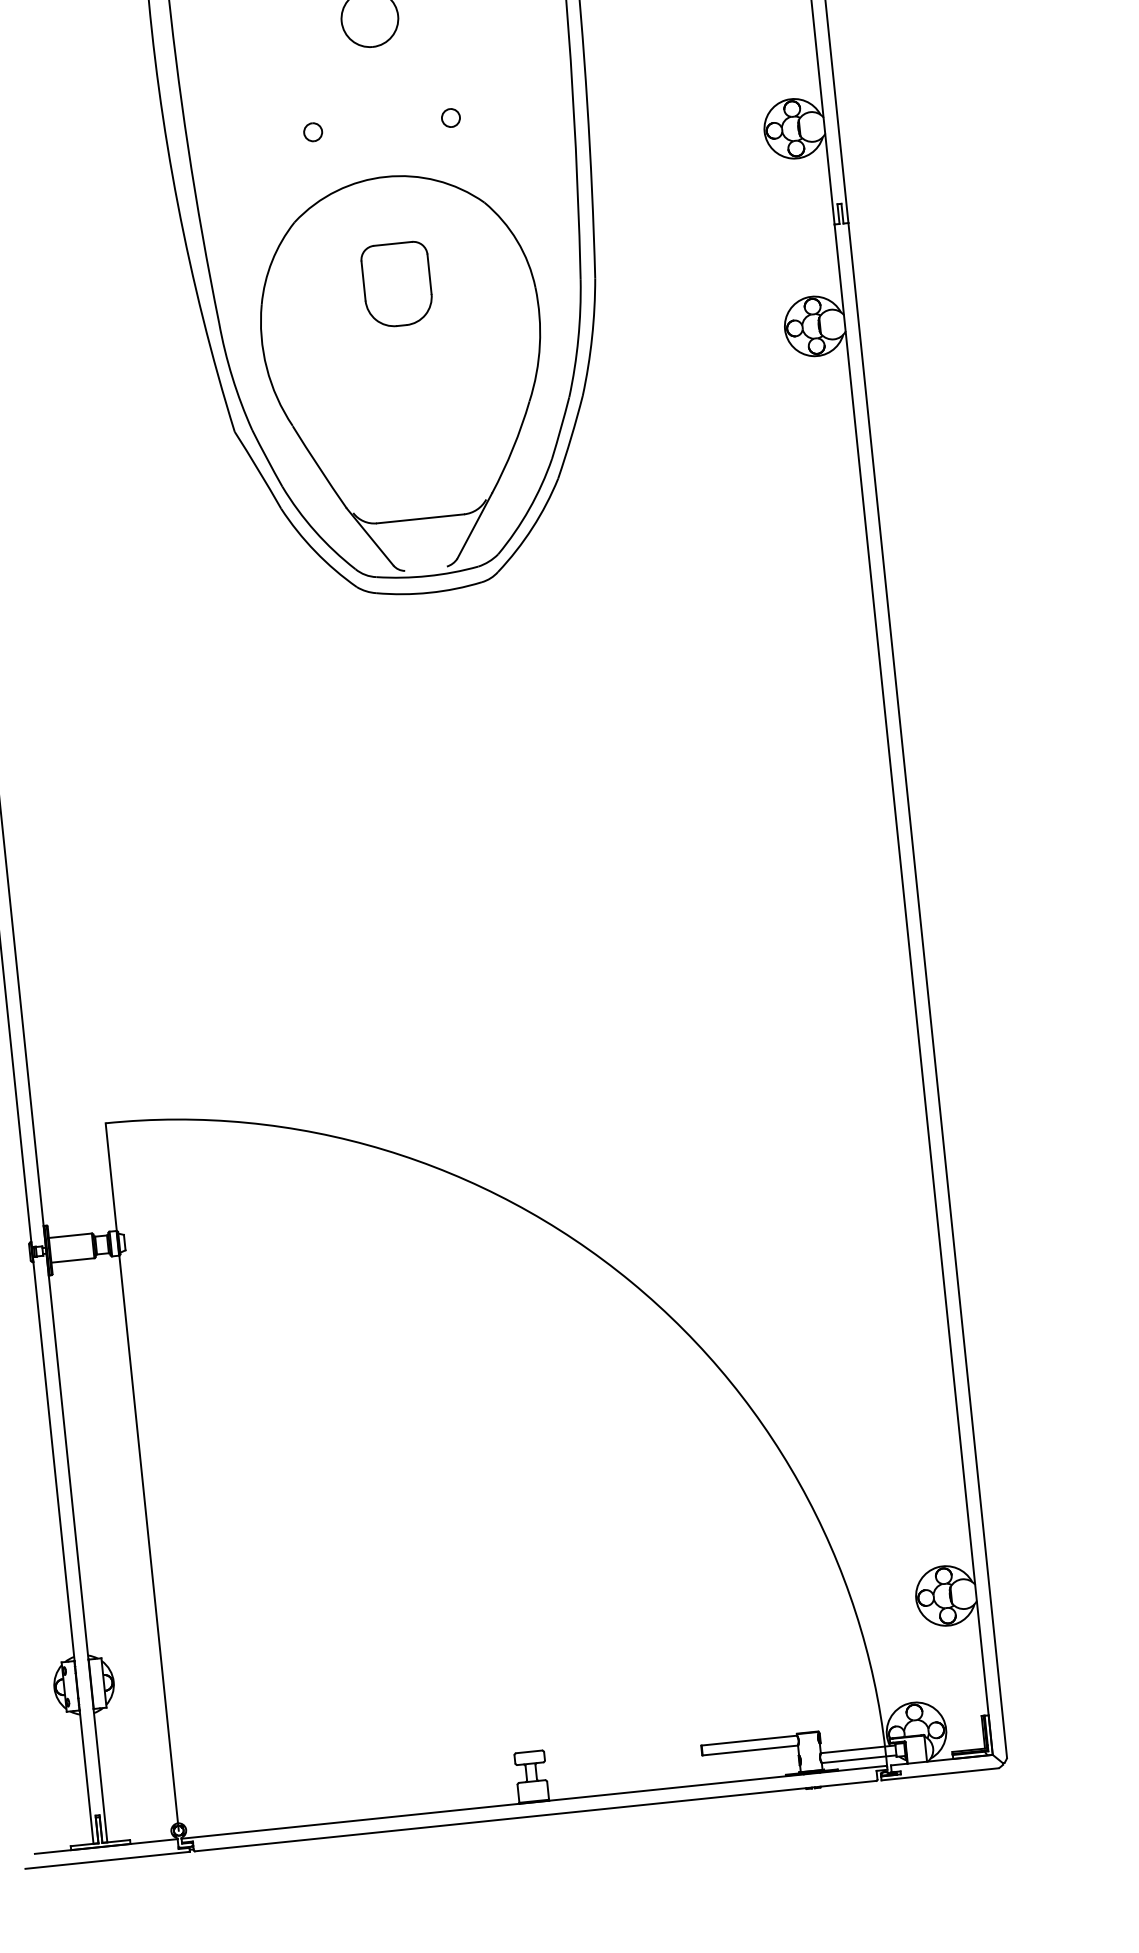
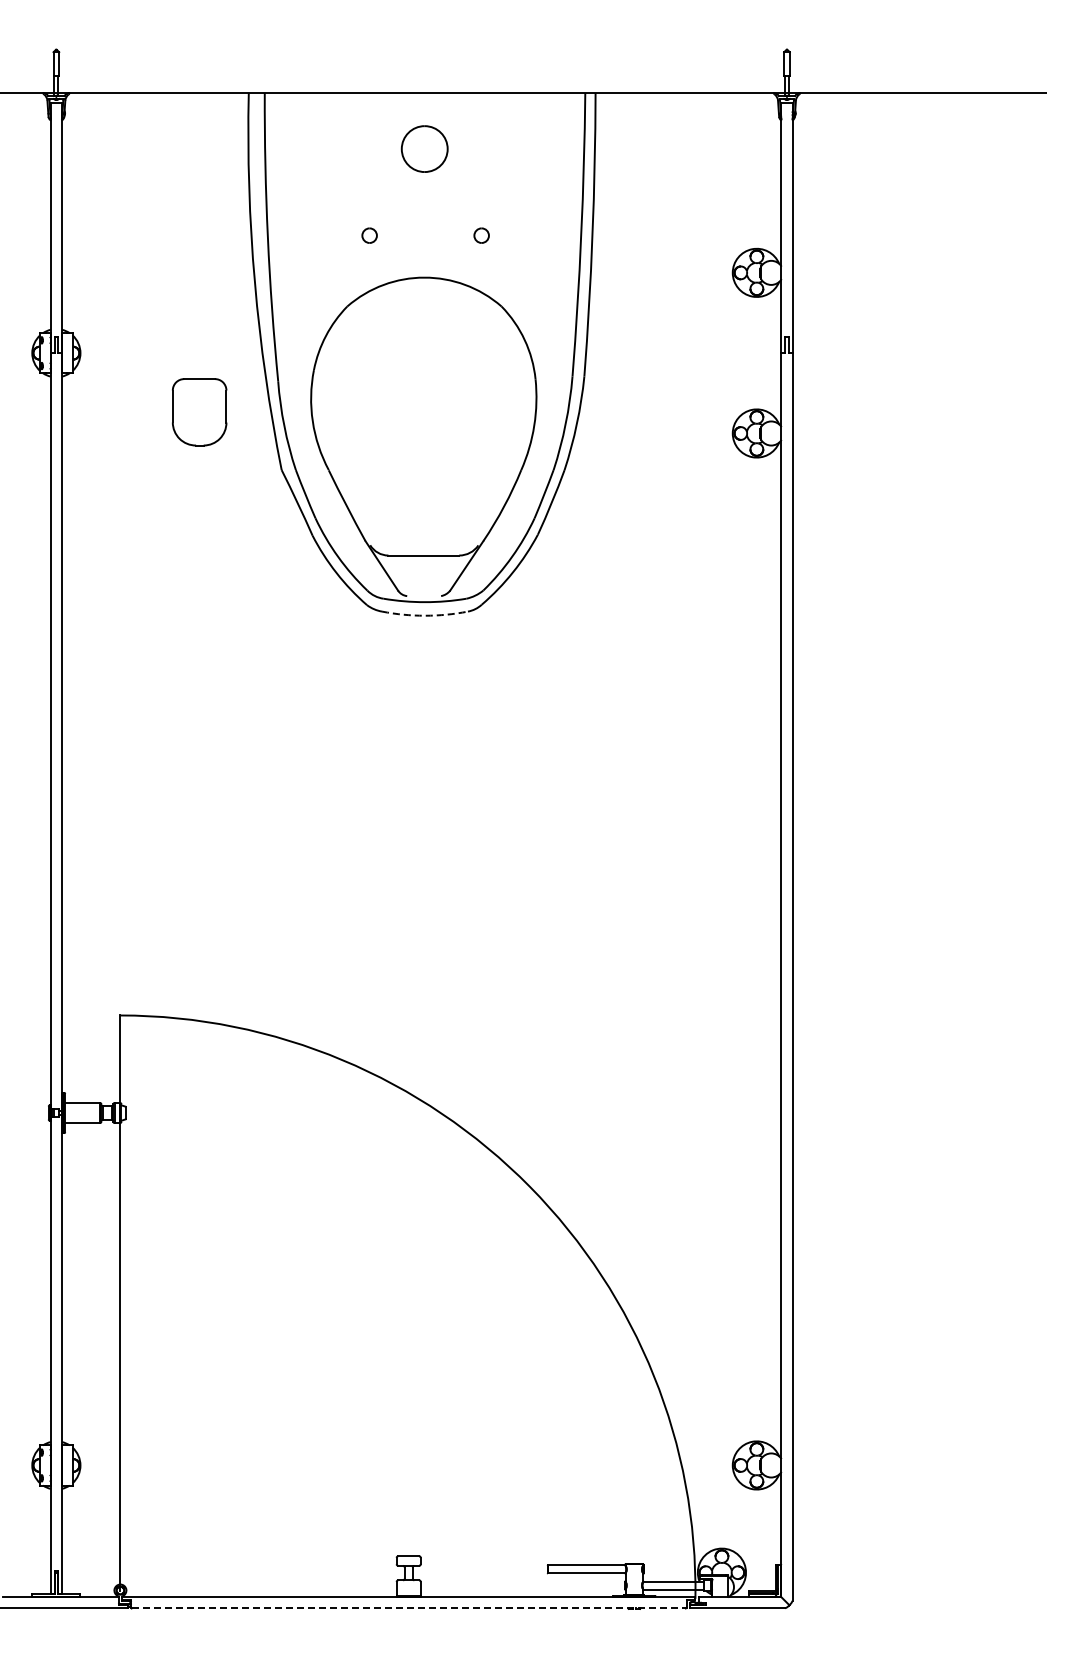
part: (397, 284) -> (199, 412), moved
arc: (430, 592) -> (425, 615), solid -> dashed
line: (536, 1816) -> (409, 1608), solid -> dashed

